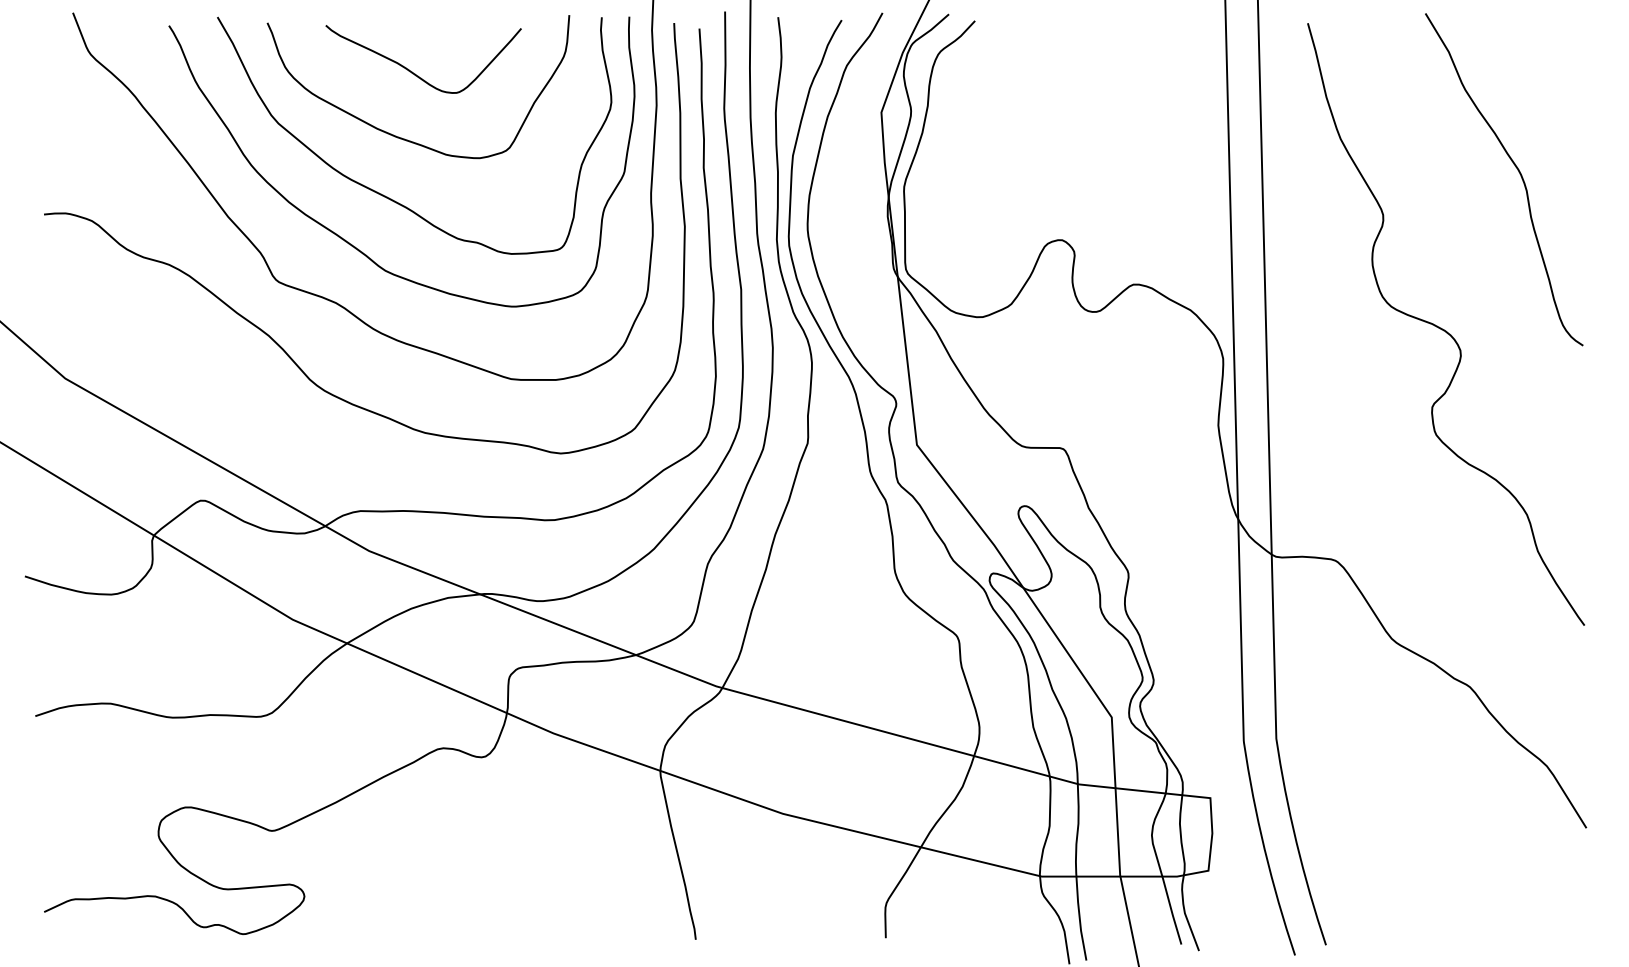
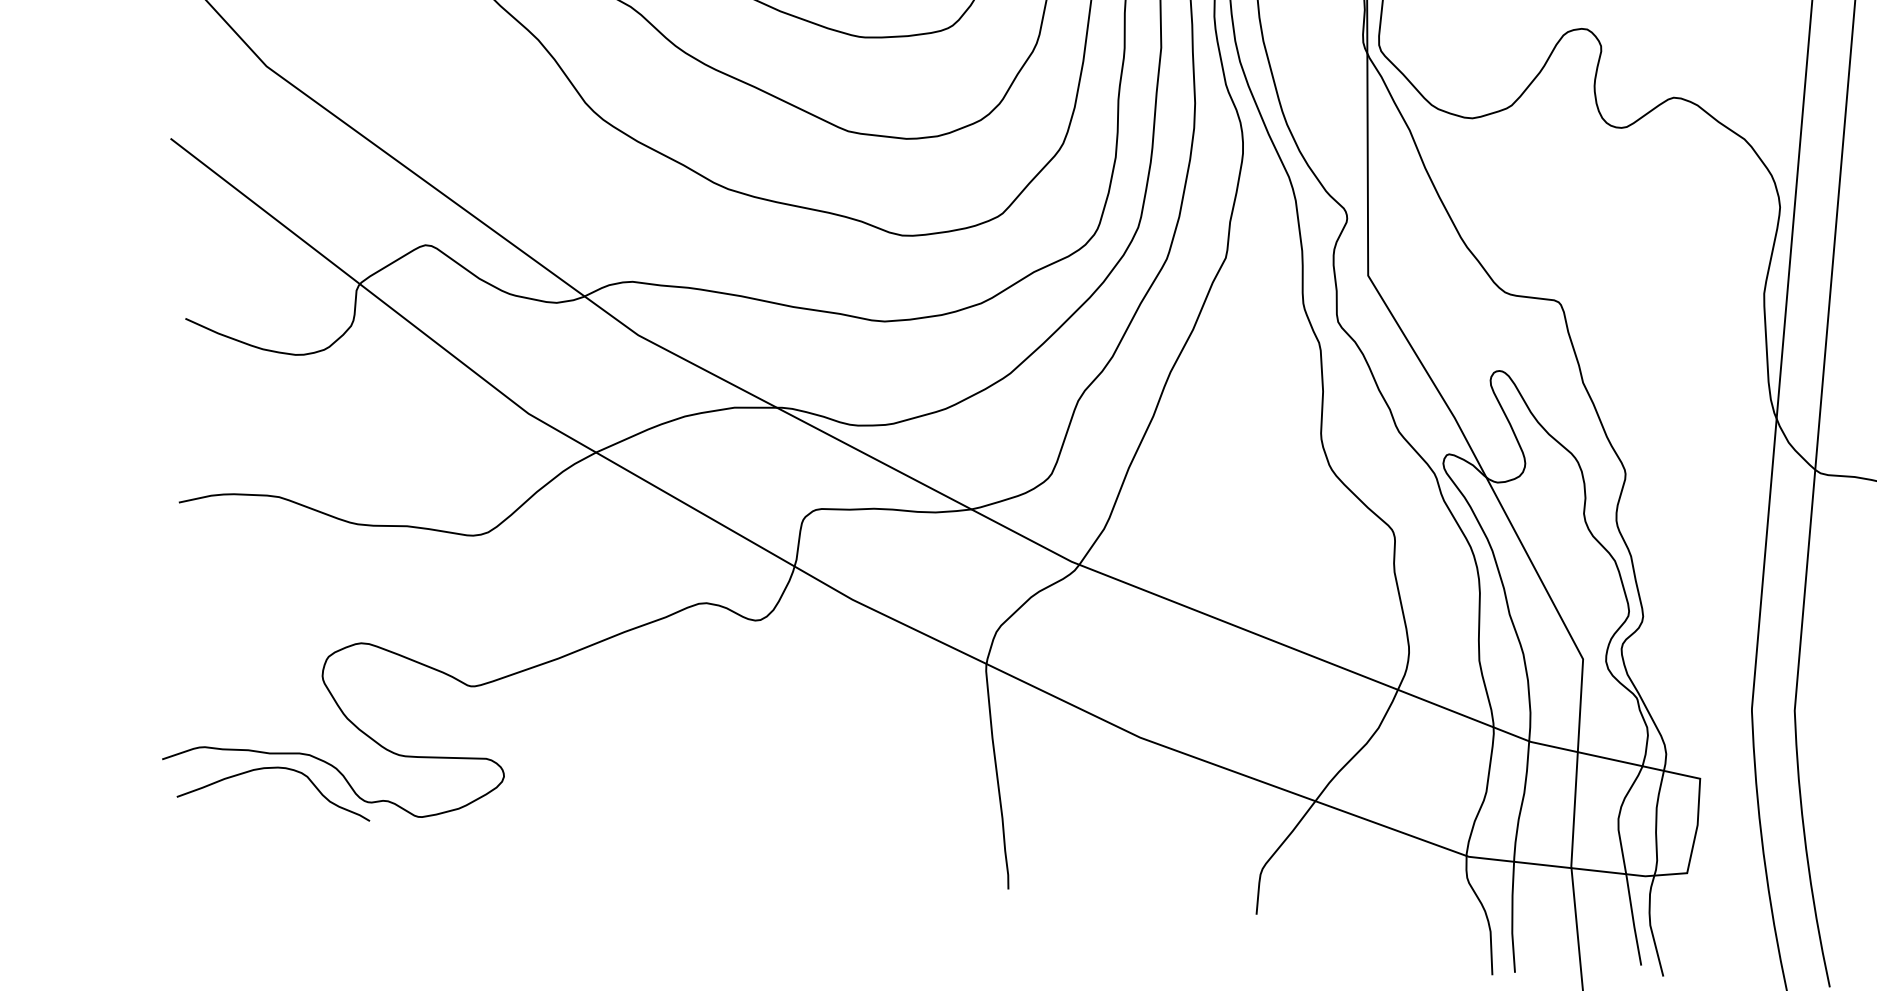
curve: (128, 910) -> (272, 769), added

